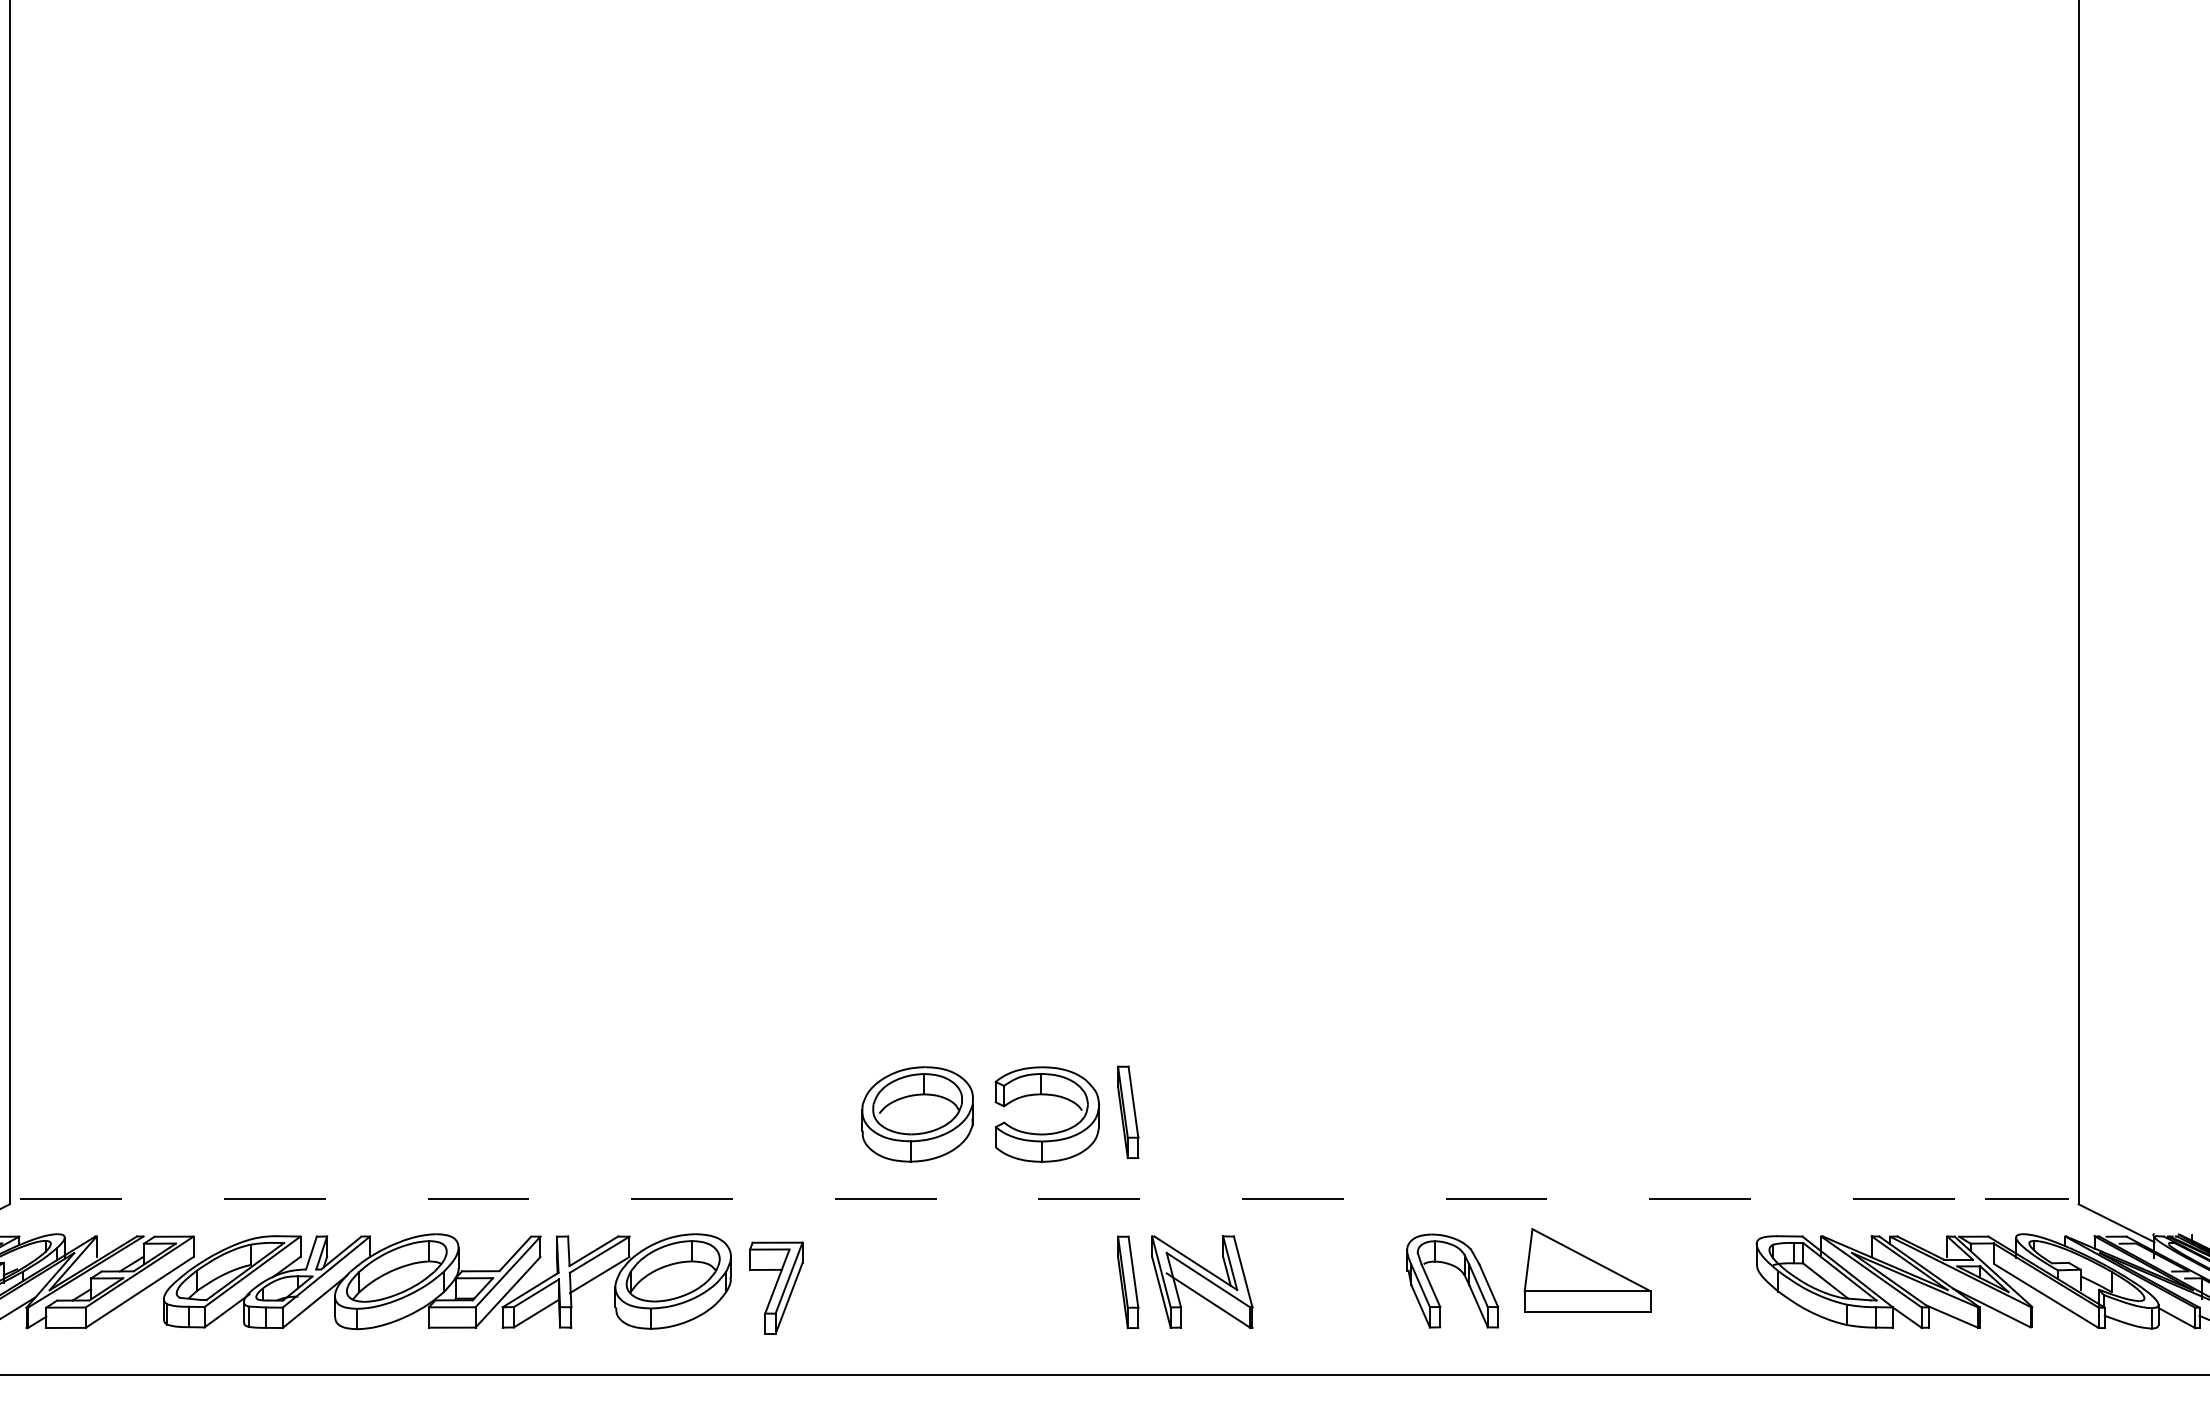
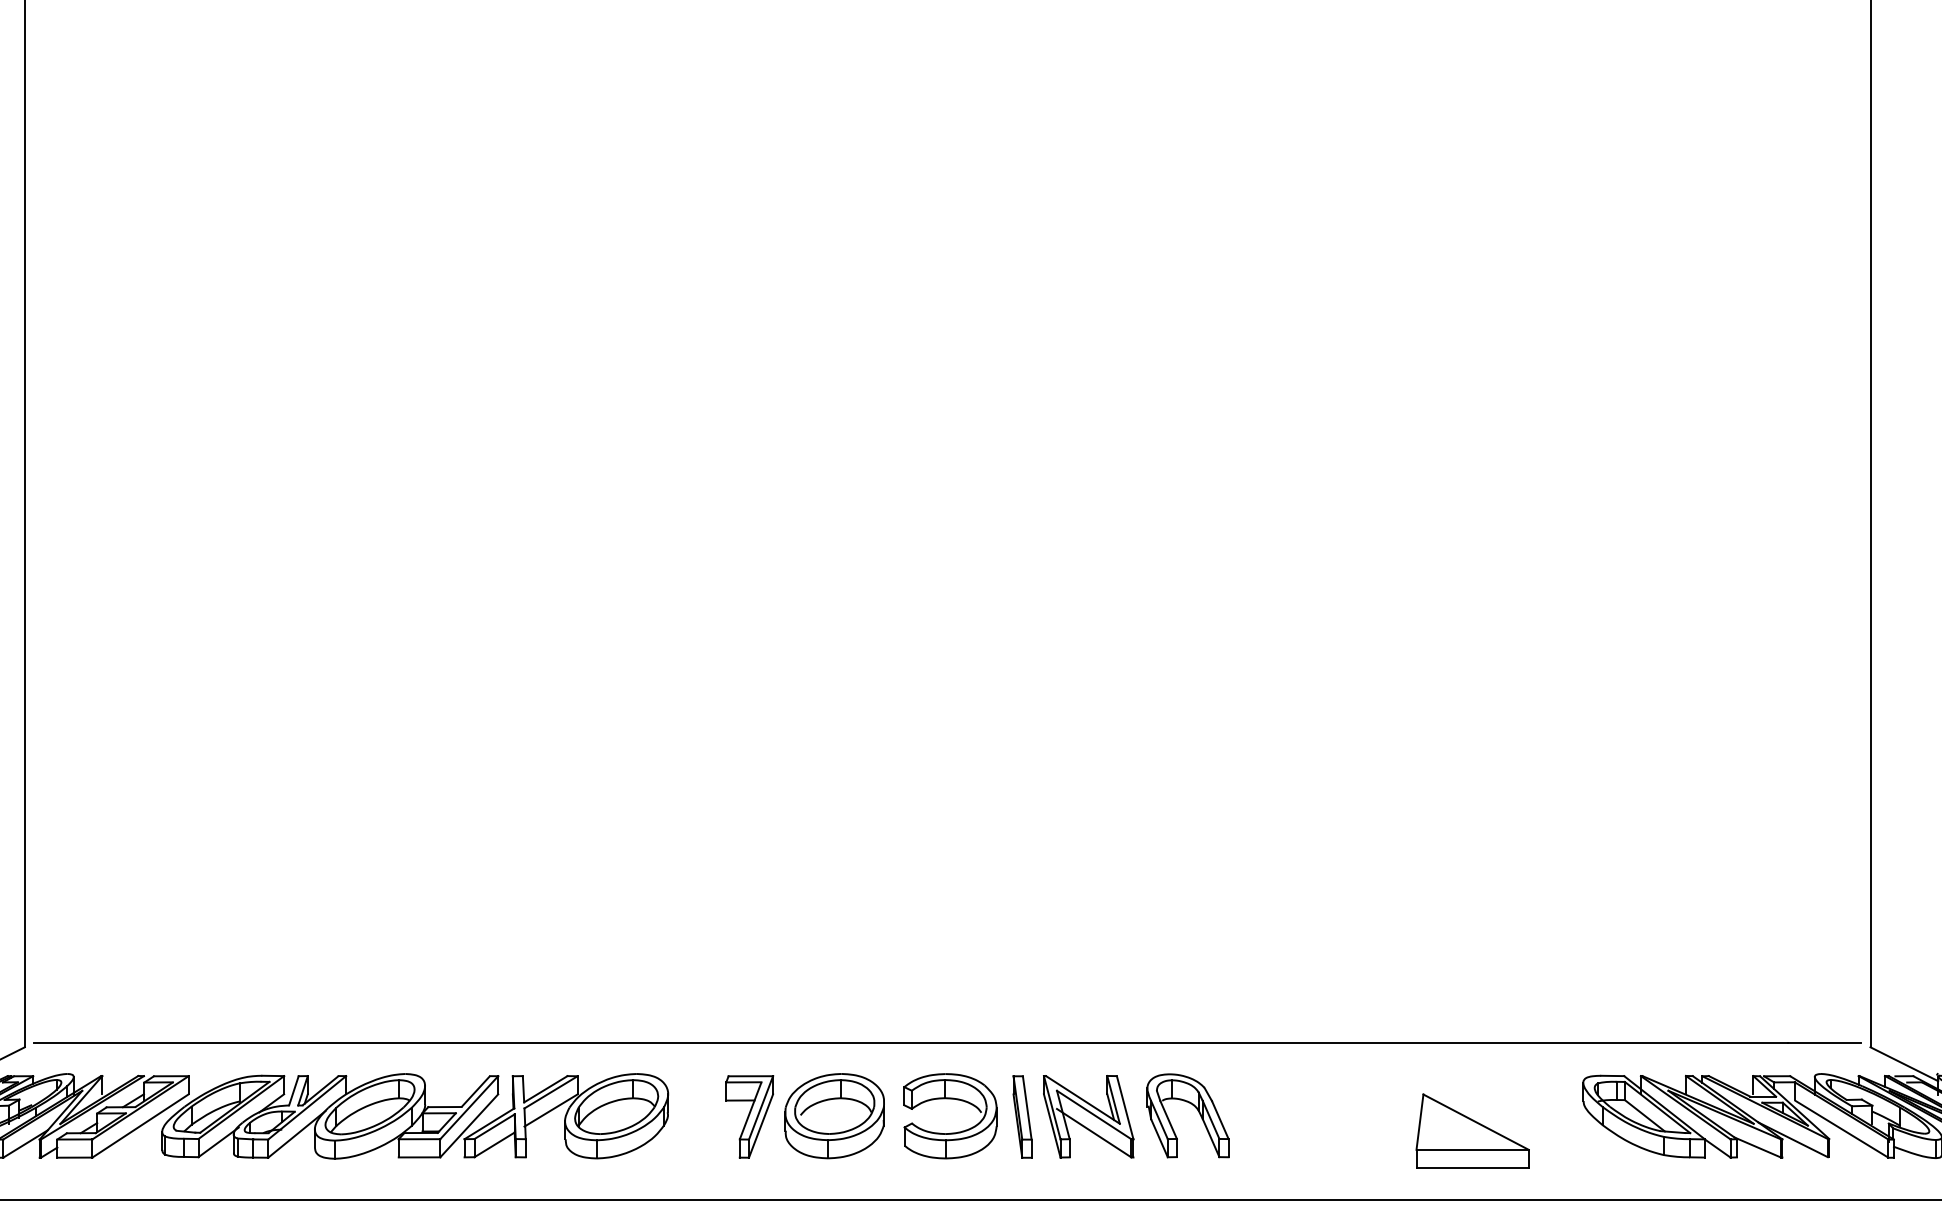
part: (1128, 1112) -> (1022, 965), removed
part: (917, 1114) -> (834, 1116), moved
part: (1051, 1132) -> (954, 1132), moved
line: (1002, 1199) -> (910, 1043), dashed -> solid
part: (1587, 1270) -> (1472, 1131), moved
part: (1462, 1274) -> (1196, 1109), moved
part: (776, 1287) -> (749, 1116), moved

